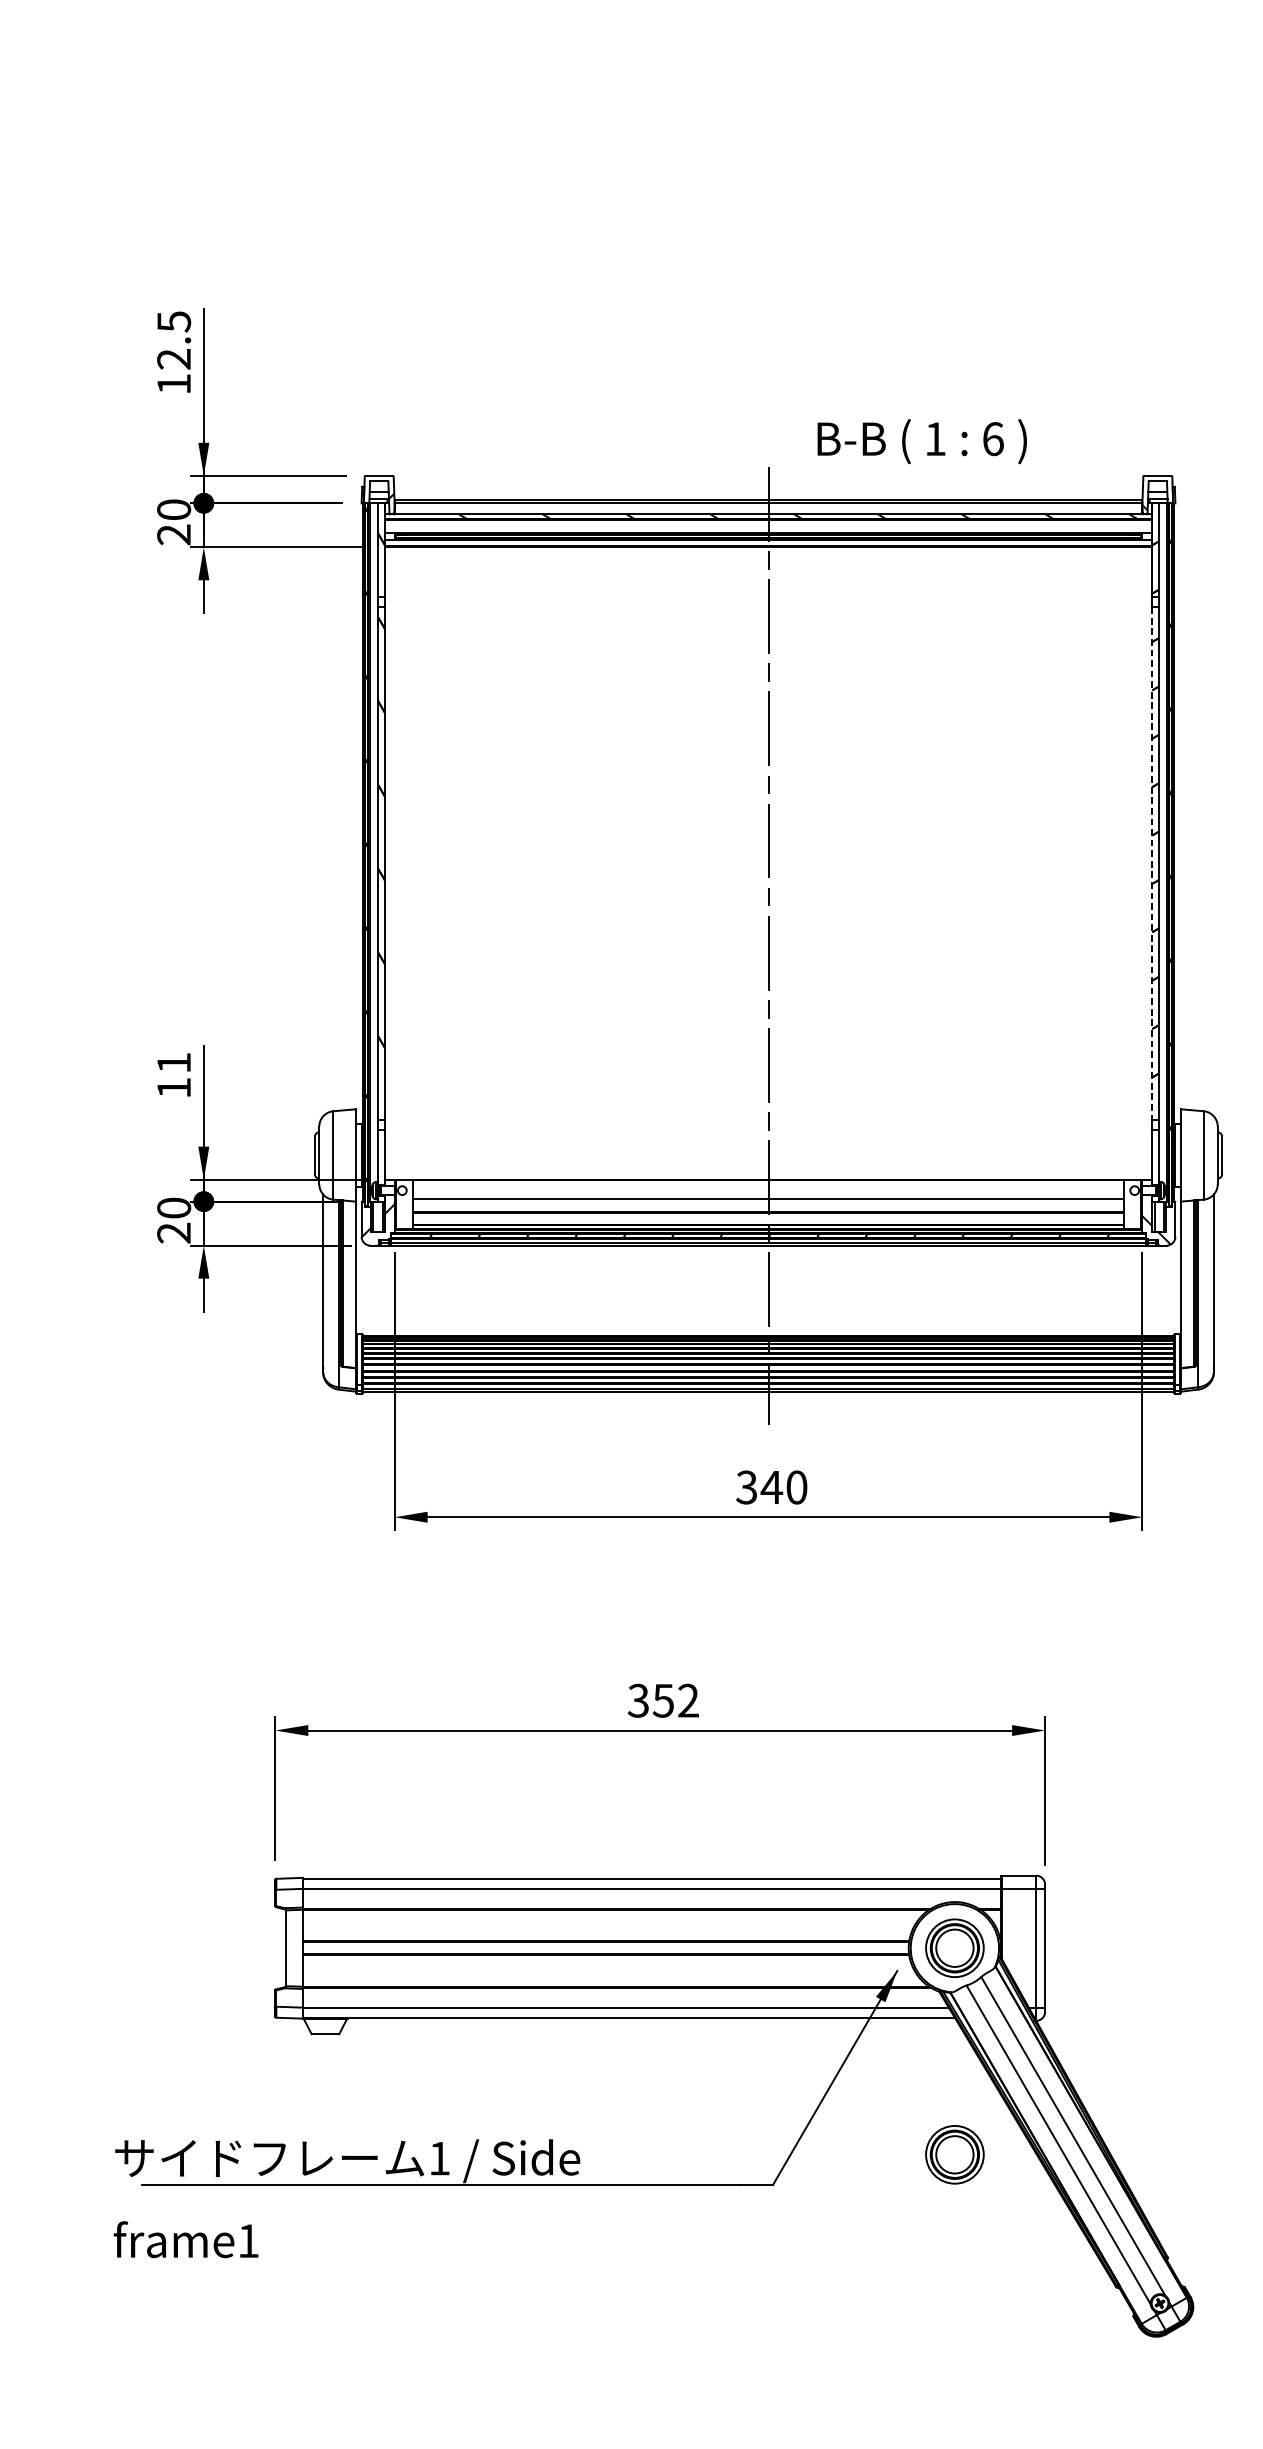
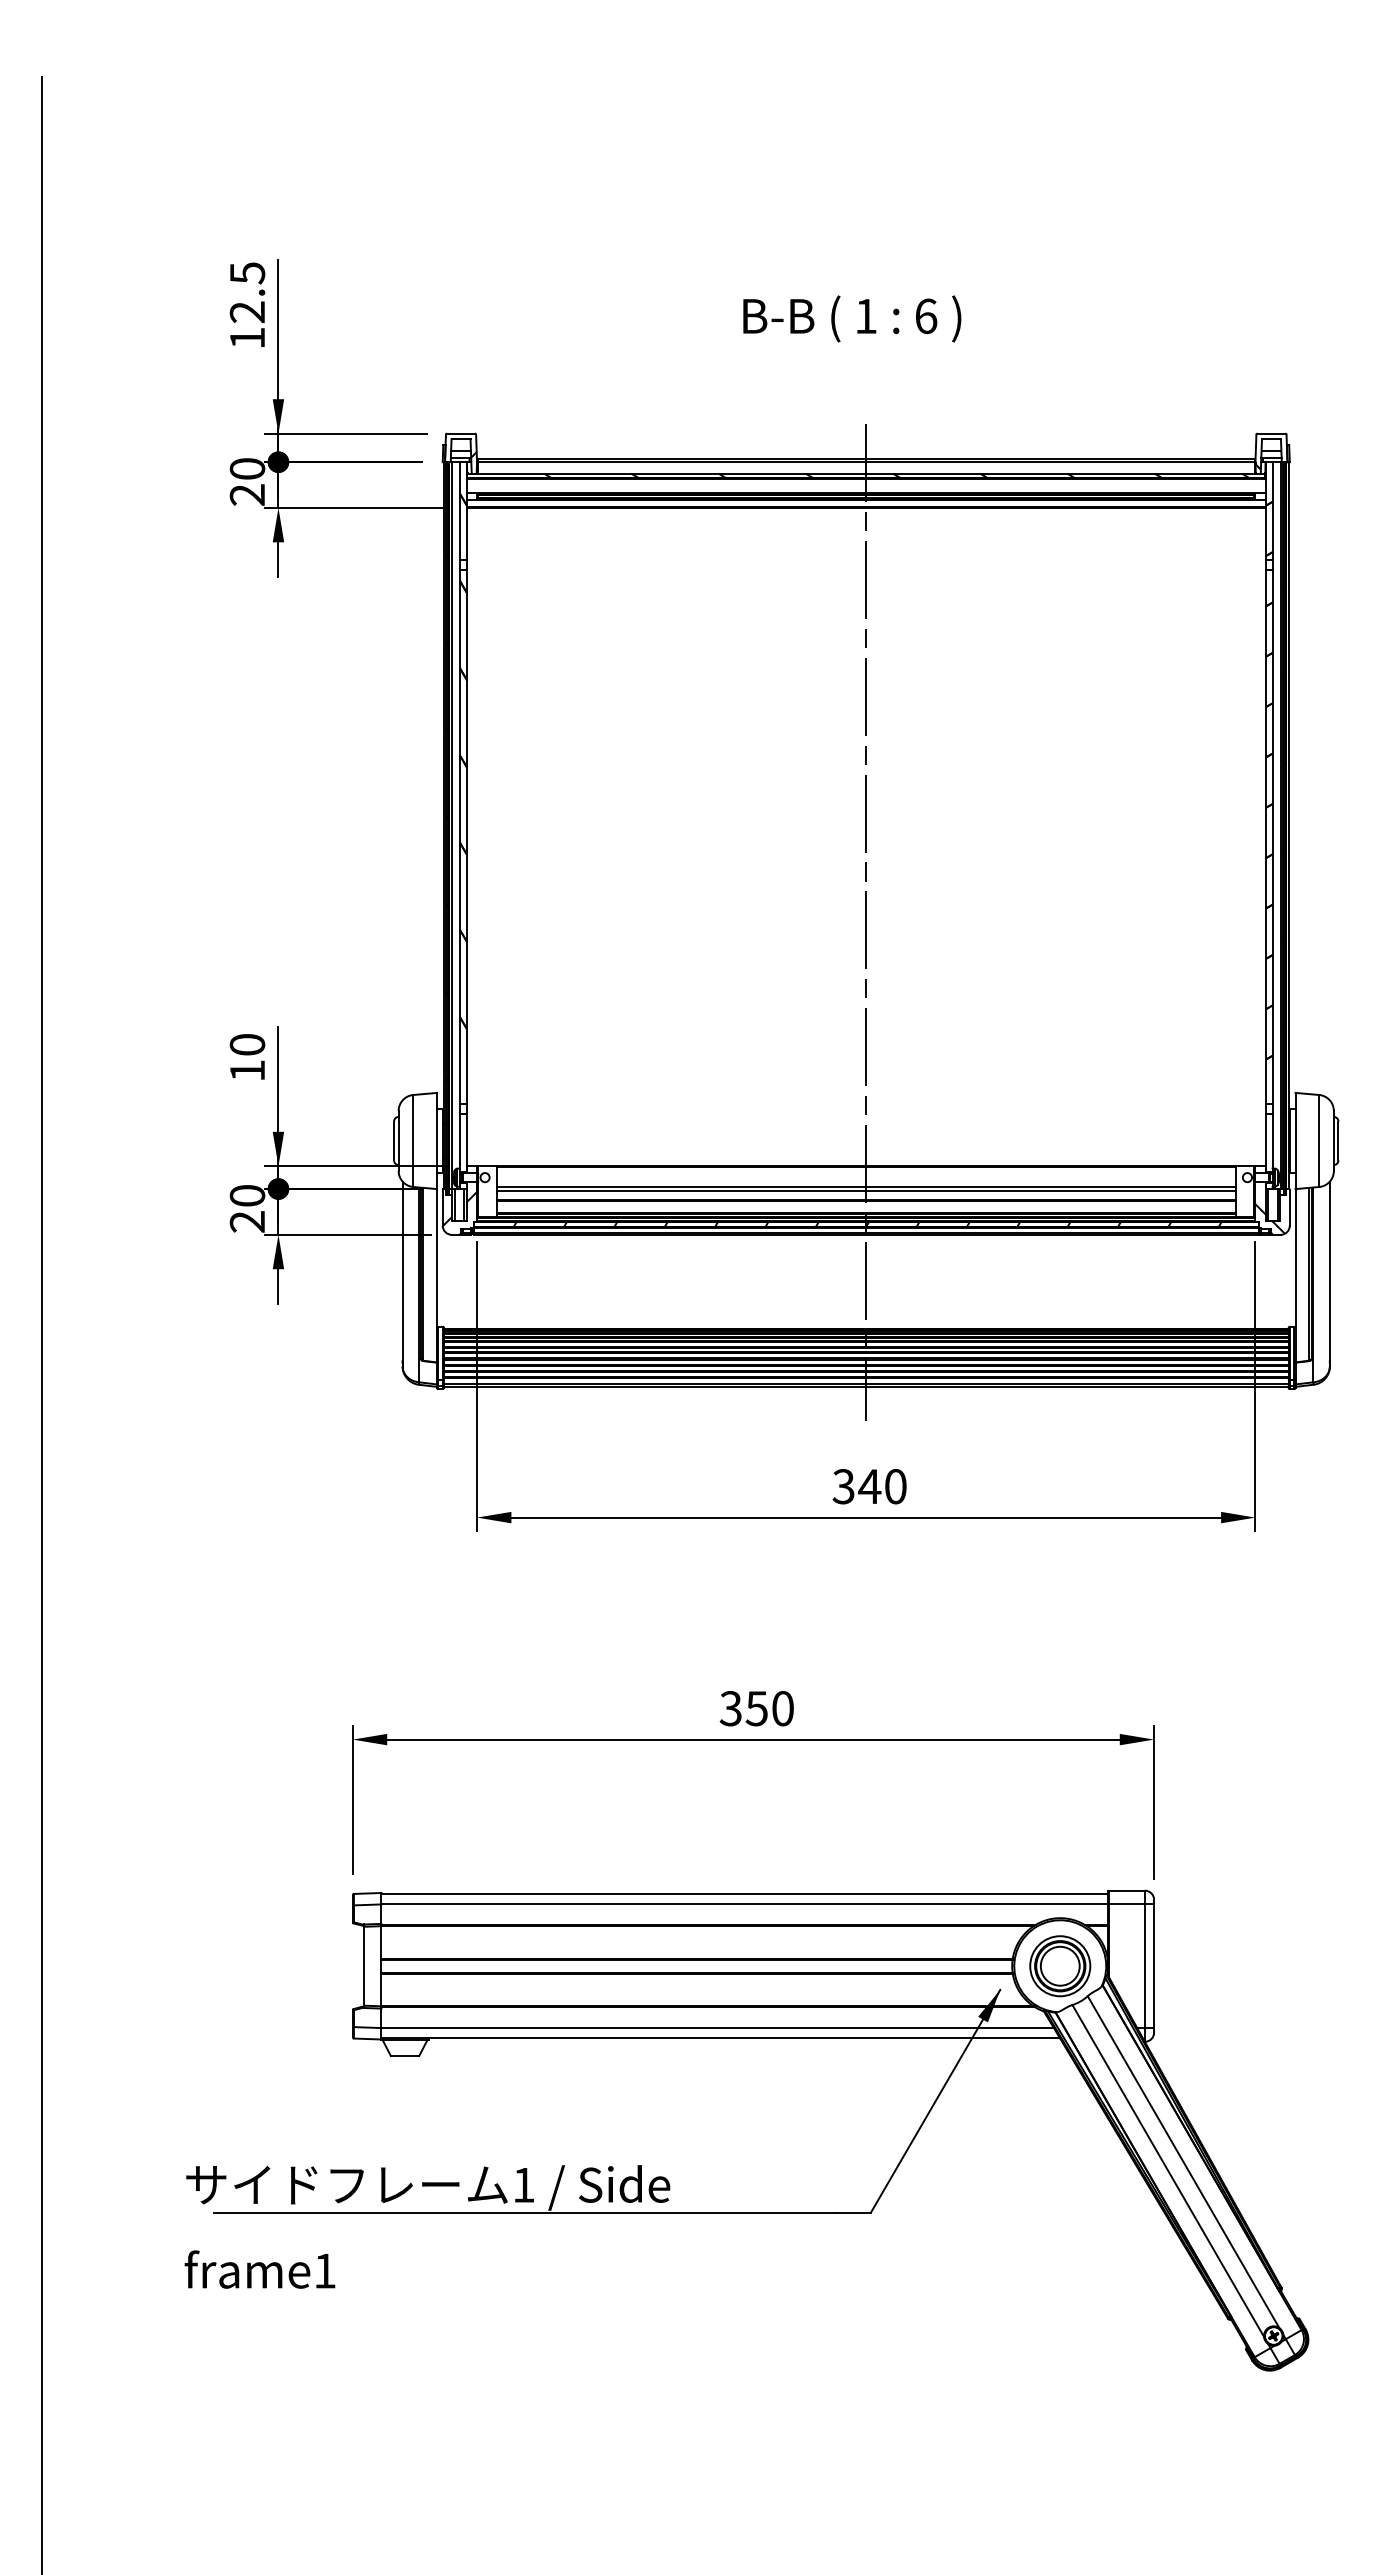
text: (922, 441) -> (852, 318), moved
line: (1152, 863) -> (1265, 837), dashed -> solid
text: (174, 1062) -> (247, 1044), 11 -> 10
line: (767, 1203) -> (865, 1191), added
text: (688, 1700) -> (782, 1708), 352 -> 350
part: (955, 2155) -> (1060, 2181), removed

